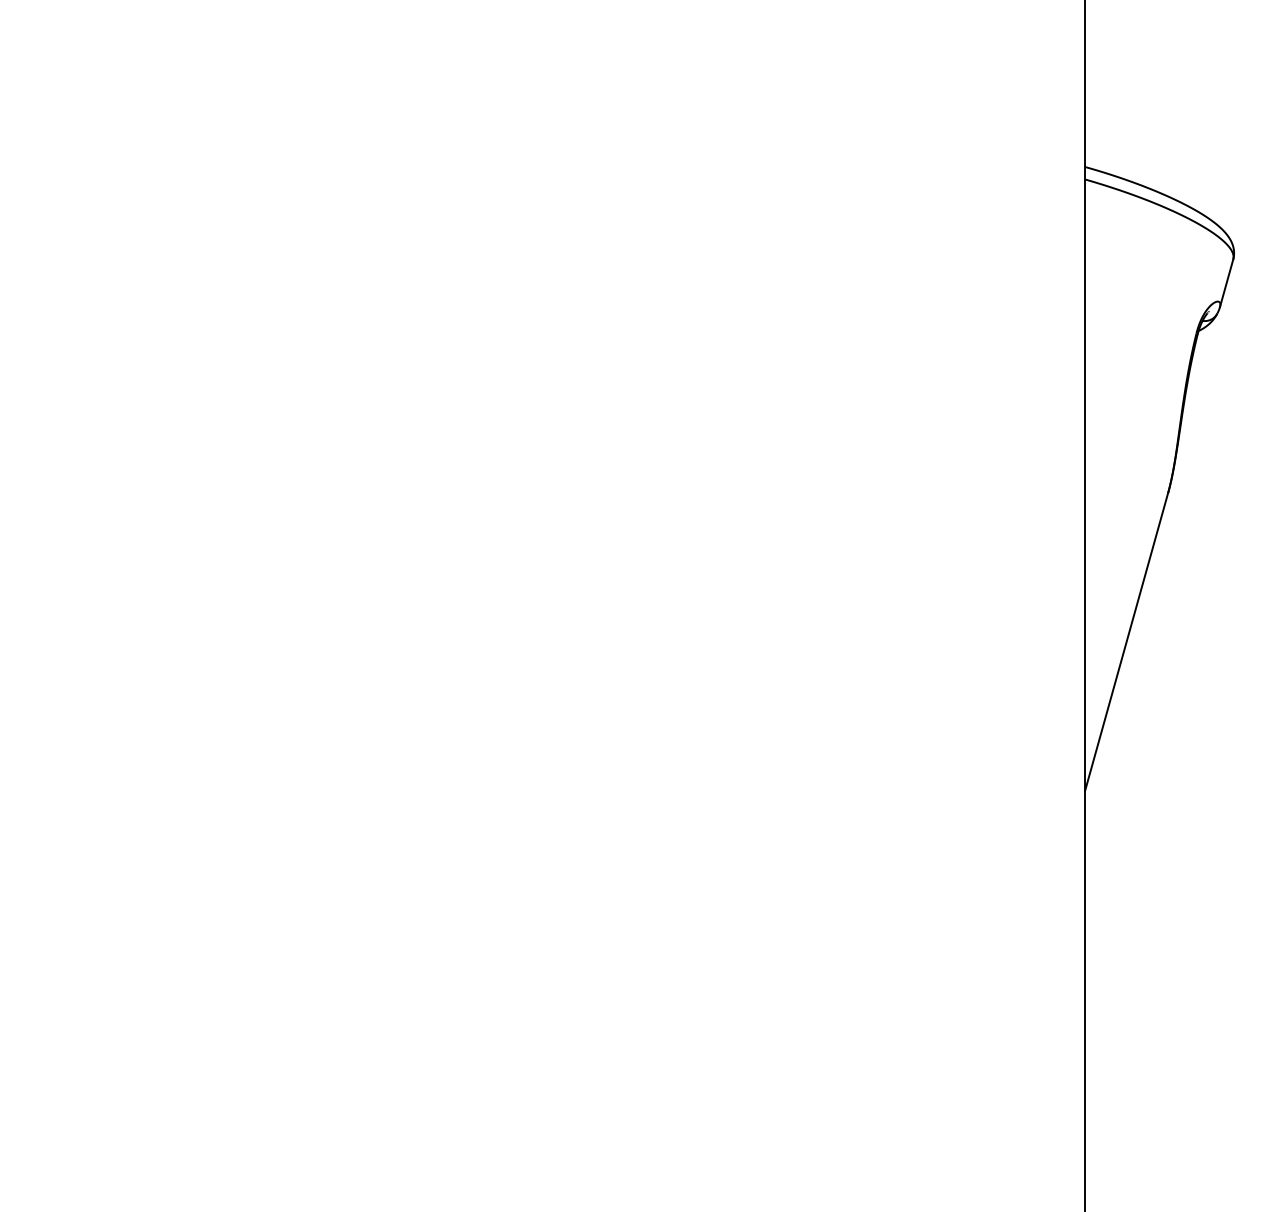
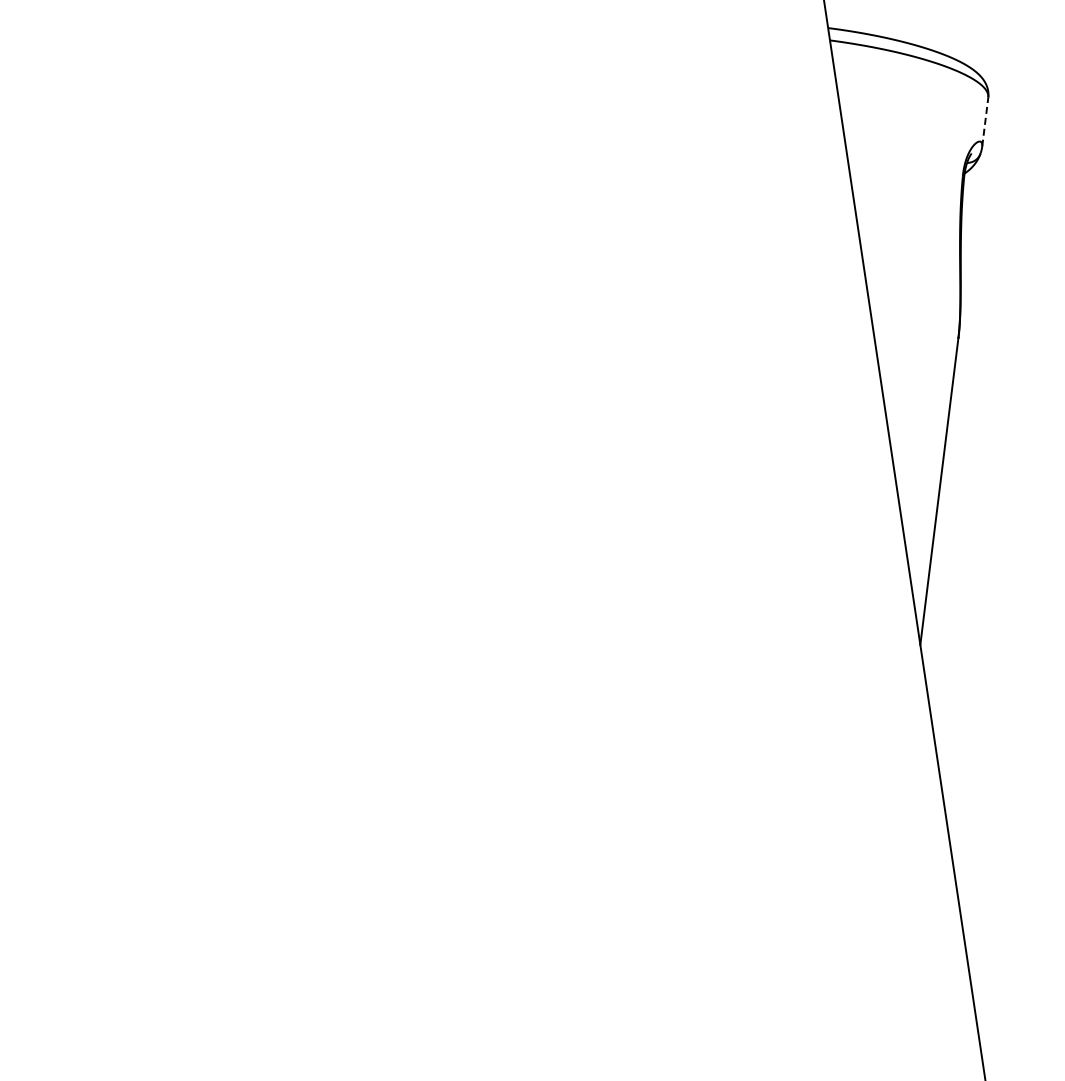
line: (1226, 283) -> (985, 122), solid -> dashed

